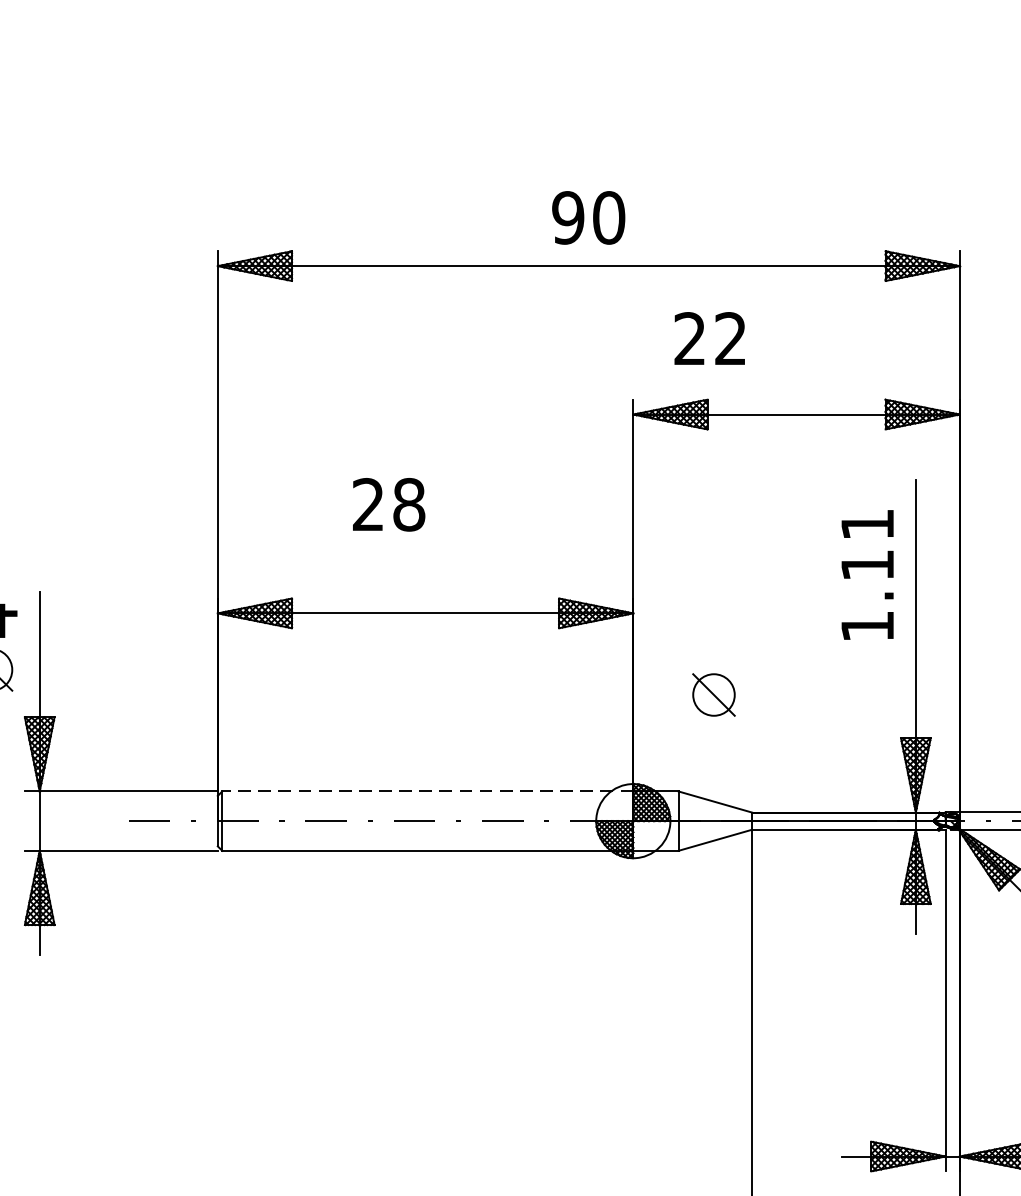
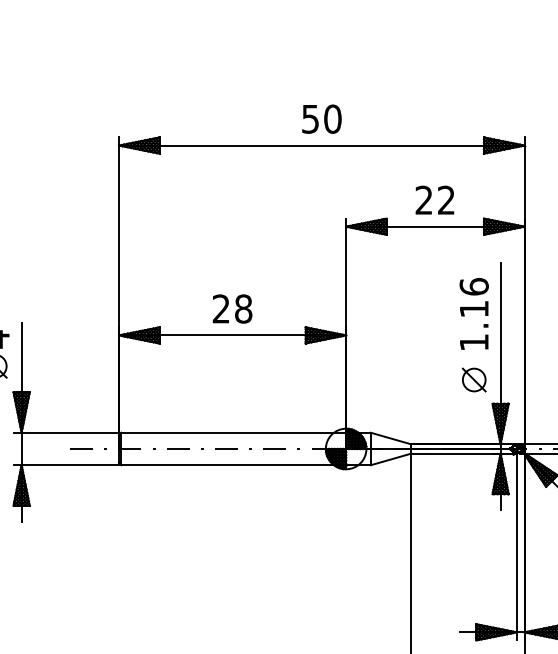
text: (568, 216) -> (310, 118), 90 -> 50
text: (708, 337) -> (434, 199), moved
text: (388, 503) -> (232, 308), moved
text: (866, 523) -> (473, 286), 1.11 -> 1.16
part: (712, 694) -> (473, 379), moved
line: (427, 790) -> (233, 432), dashed -> solid

